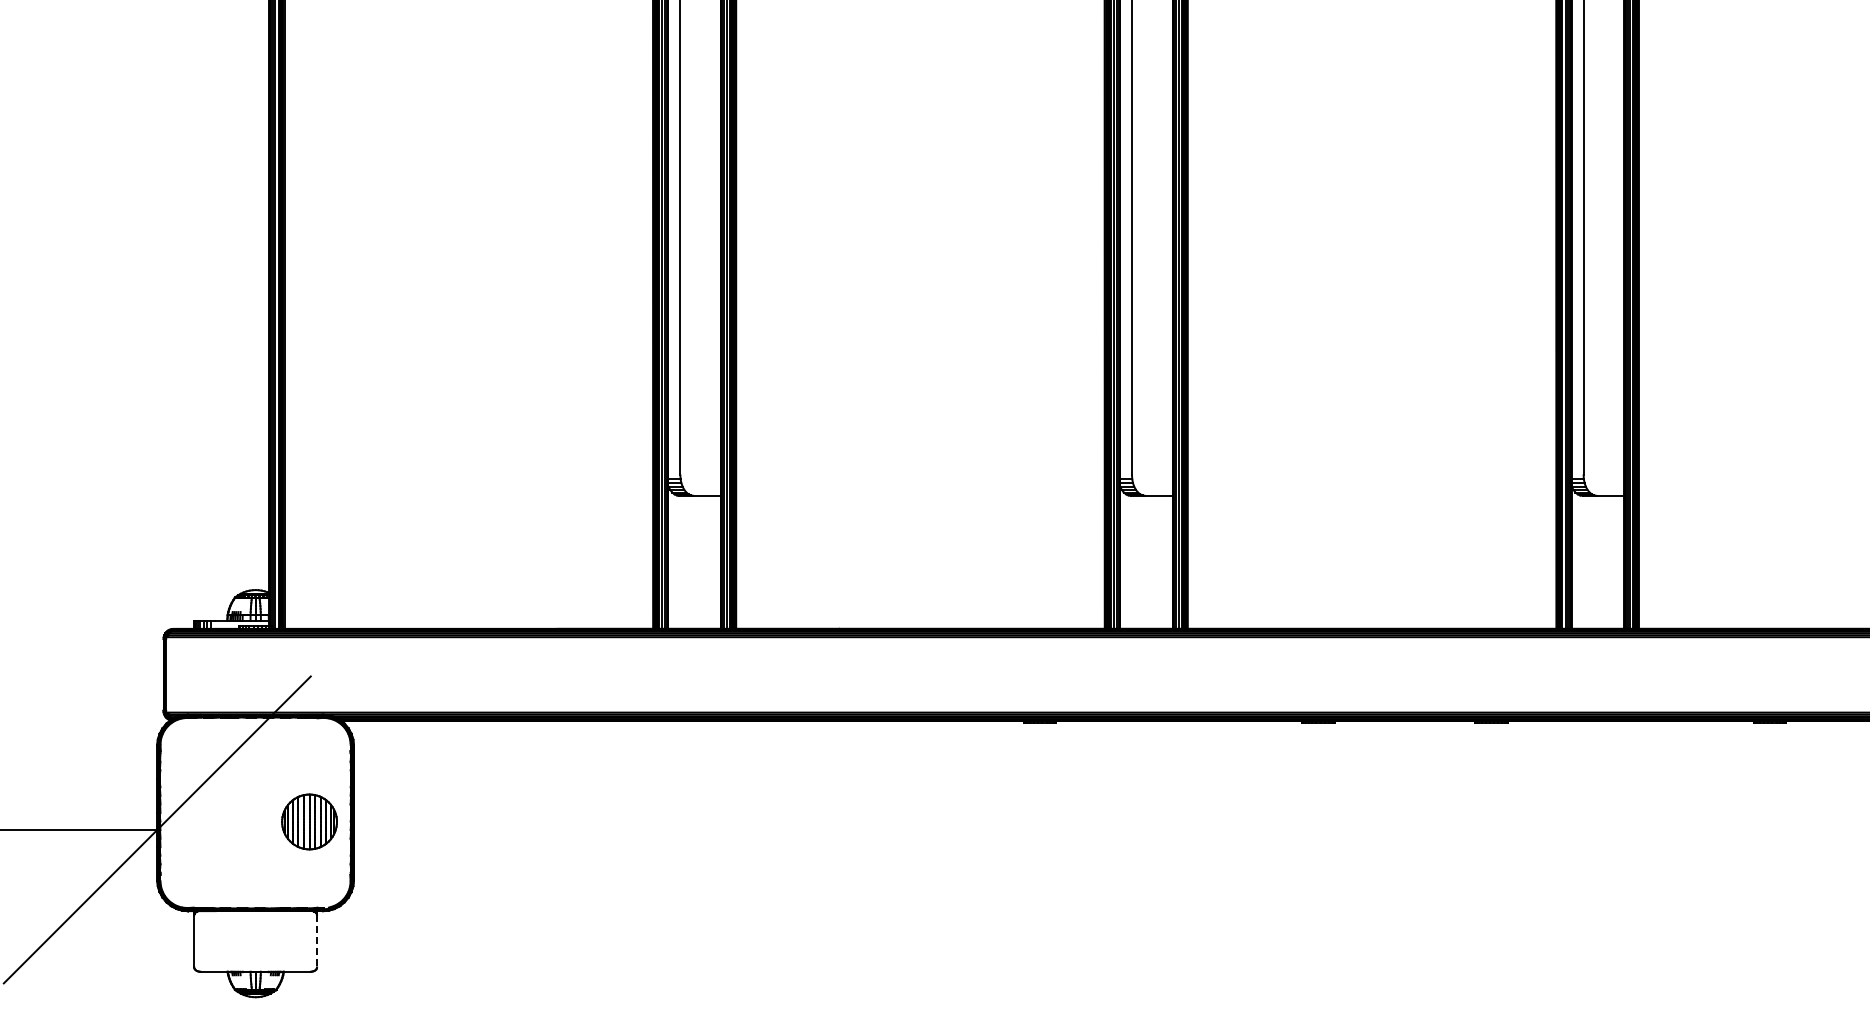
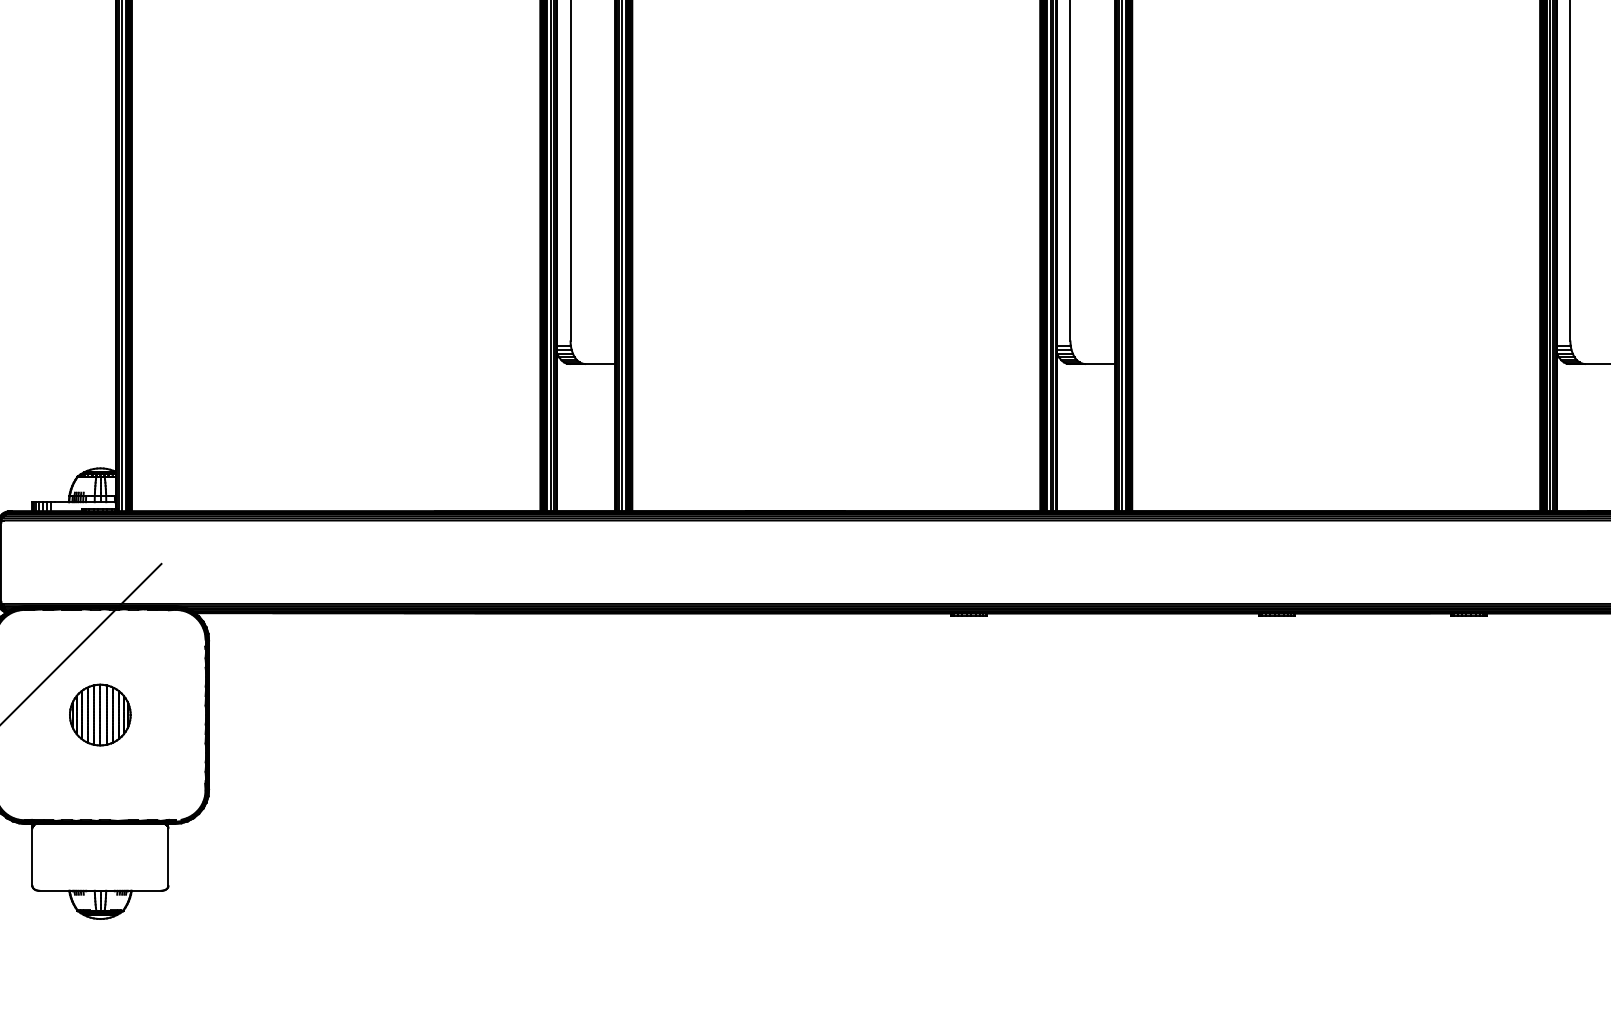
part: (309, 821) -> (100, 714), moved
line: (317, 941) -> (168, 857), dashed -> solid

